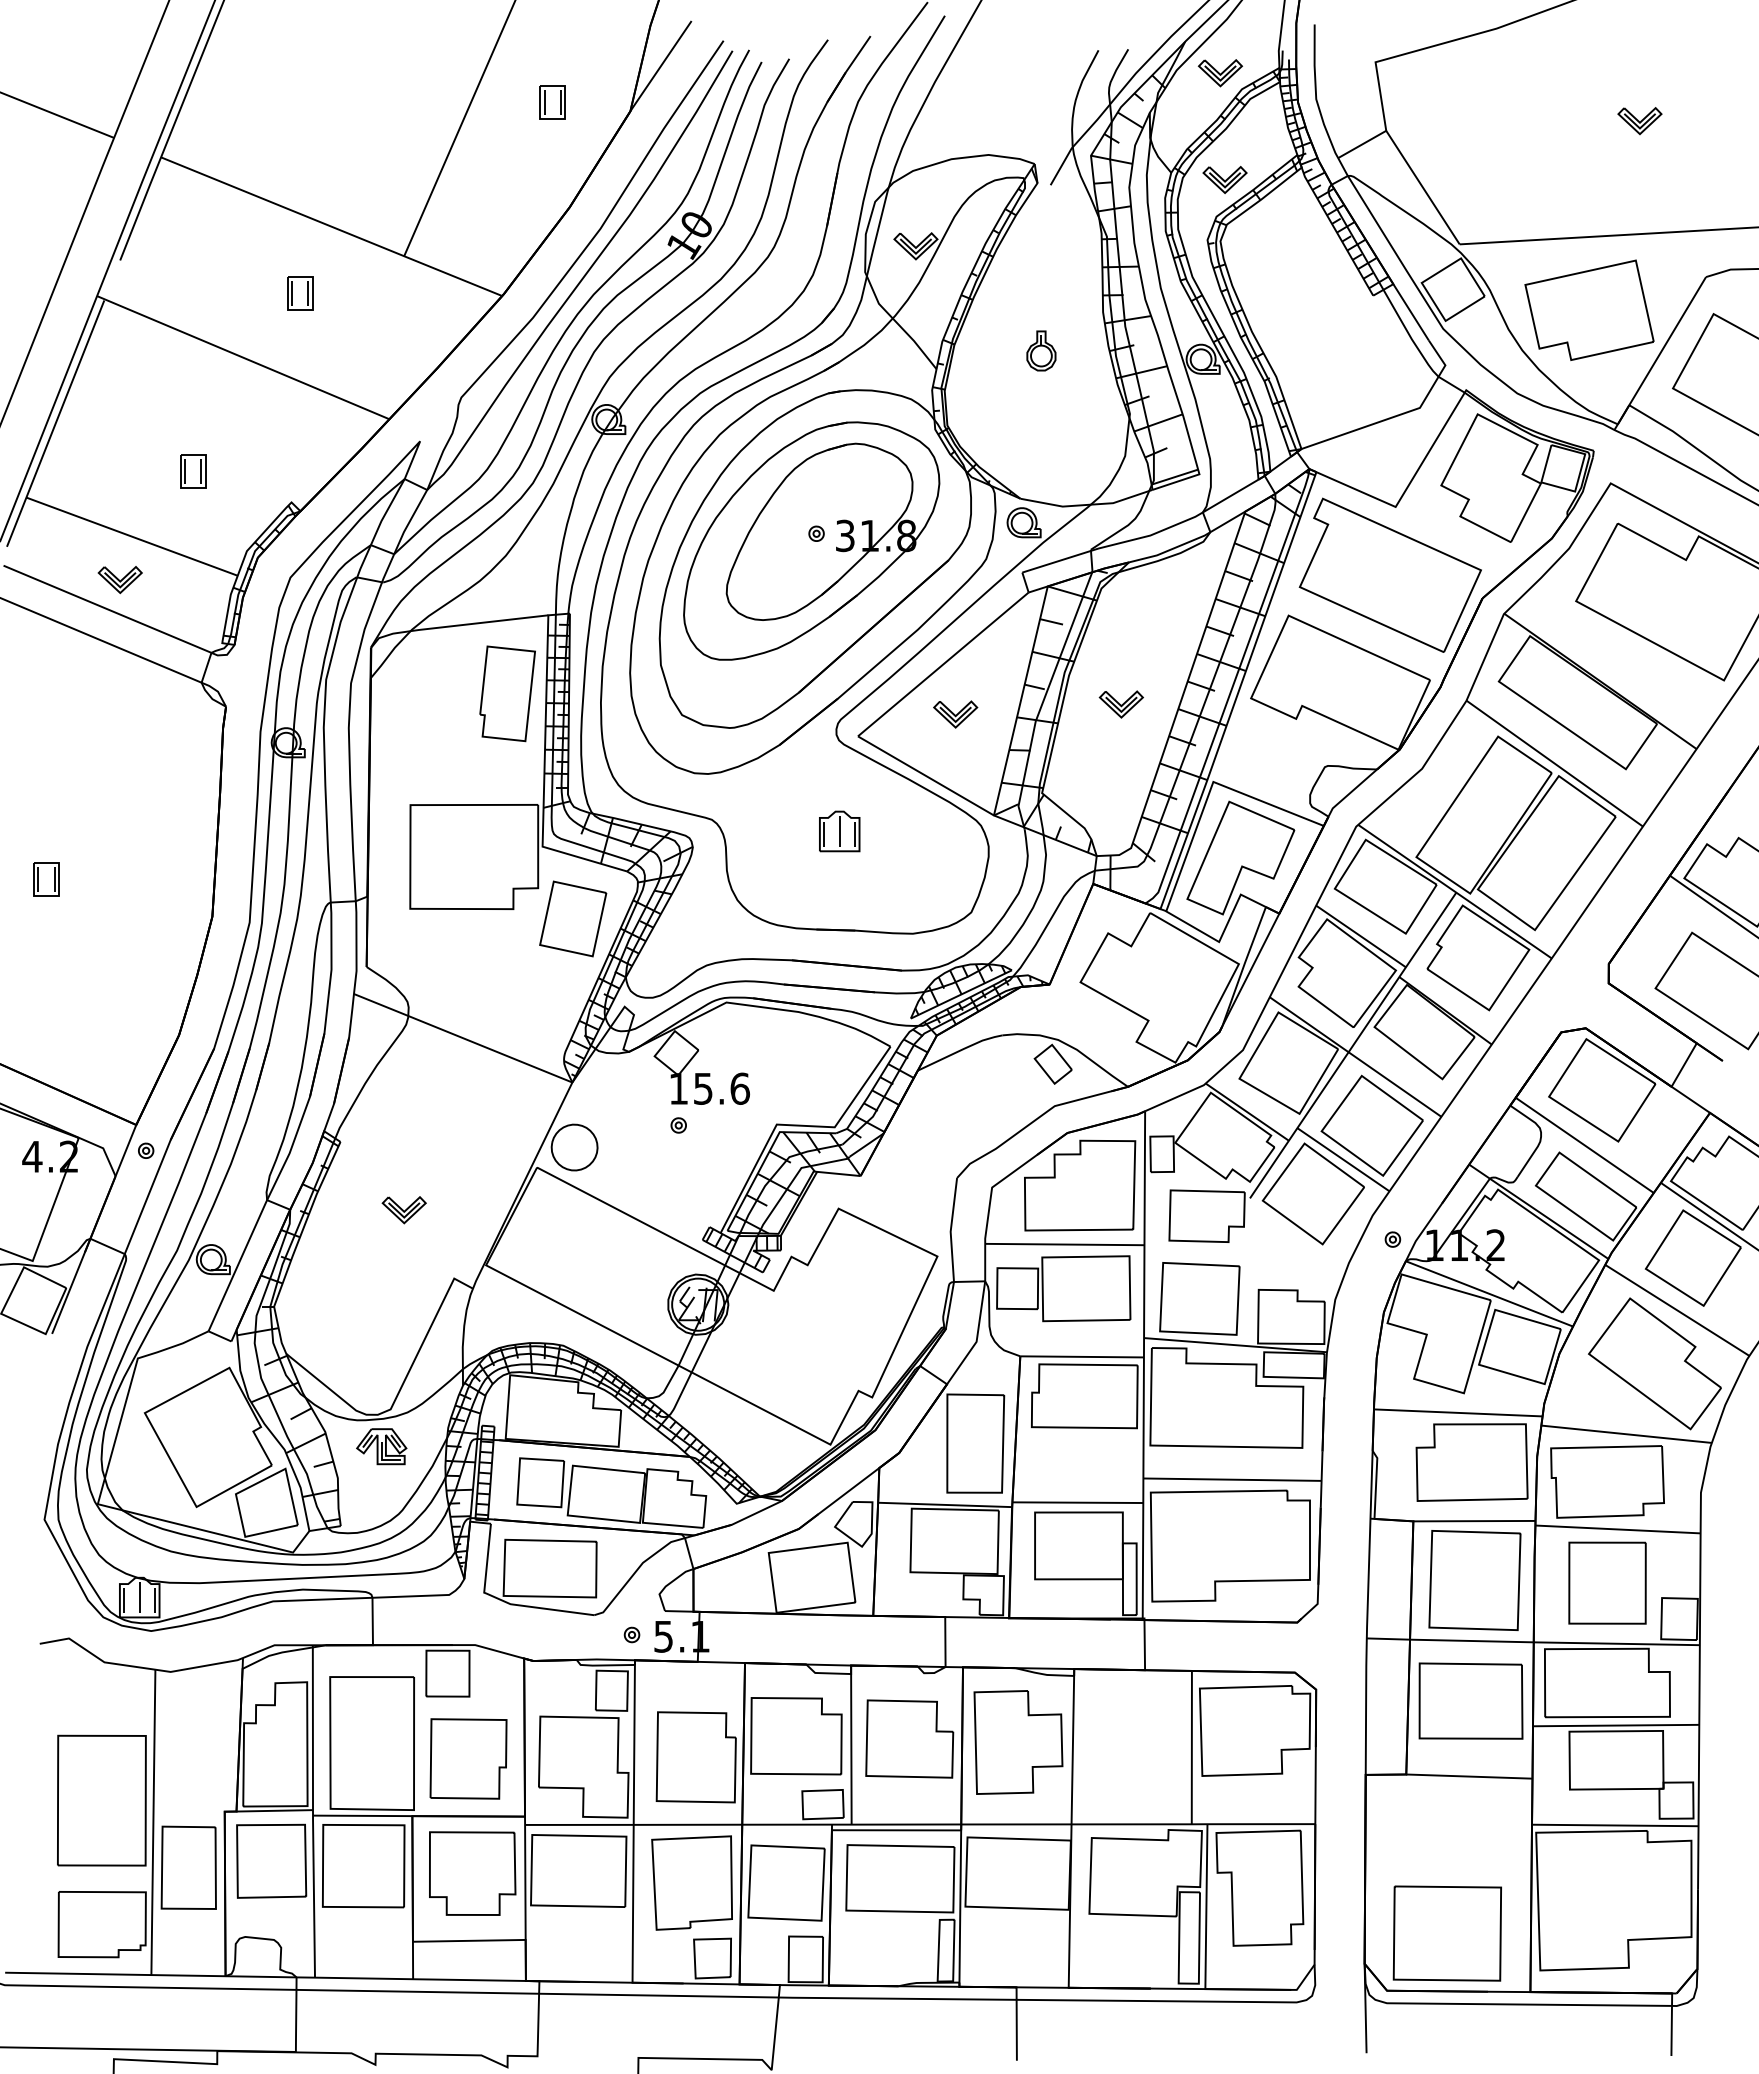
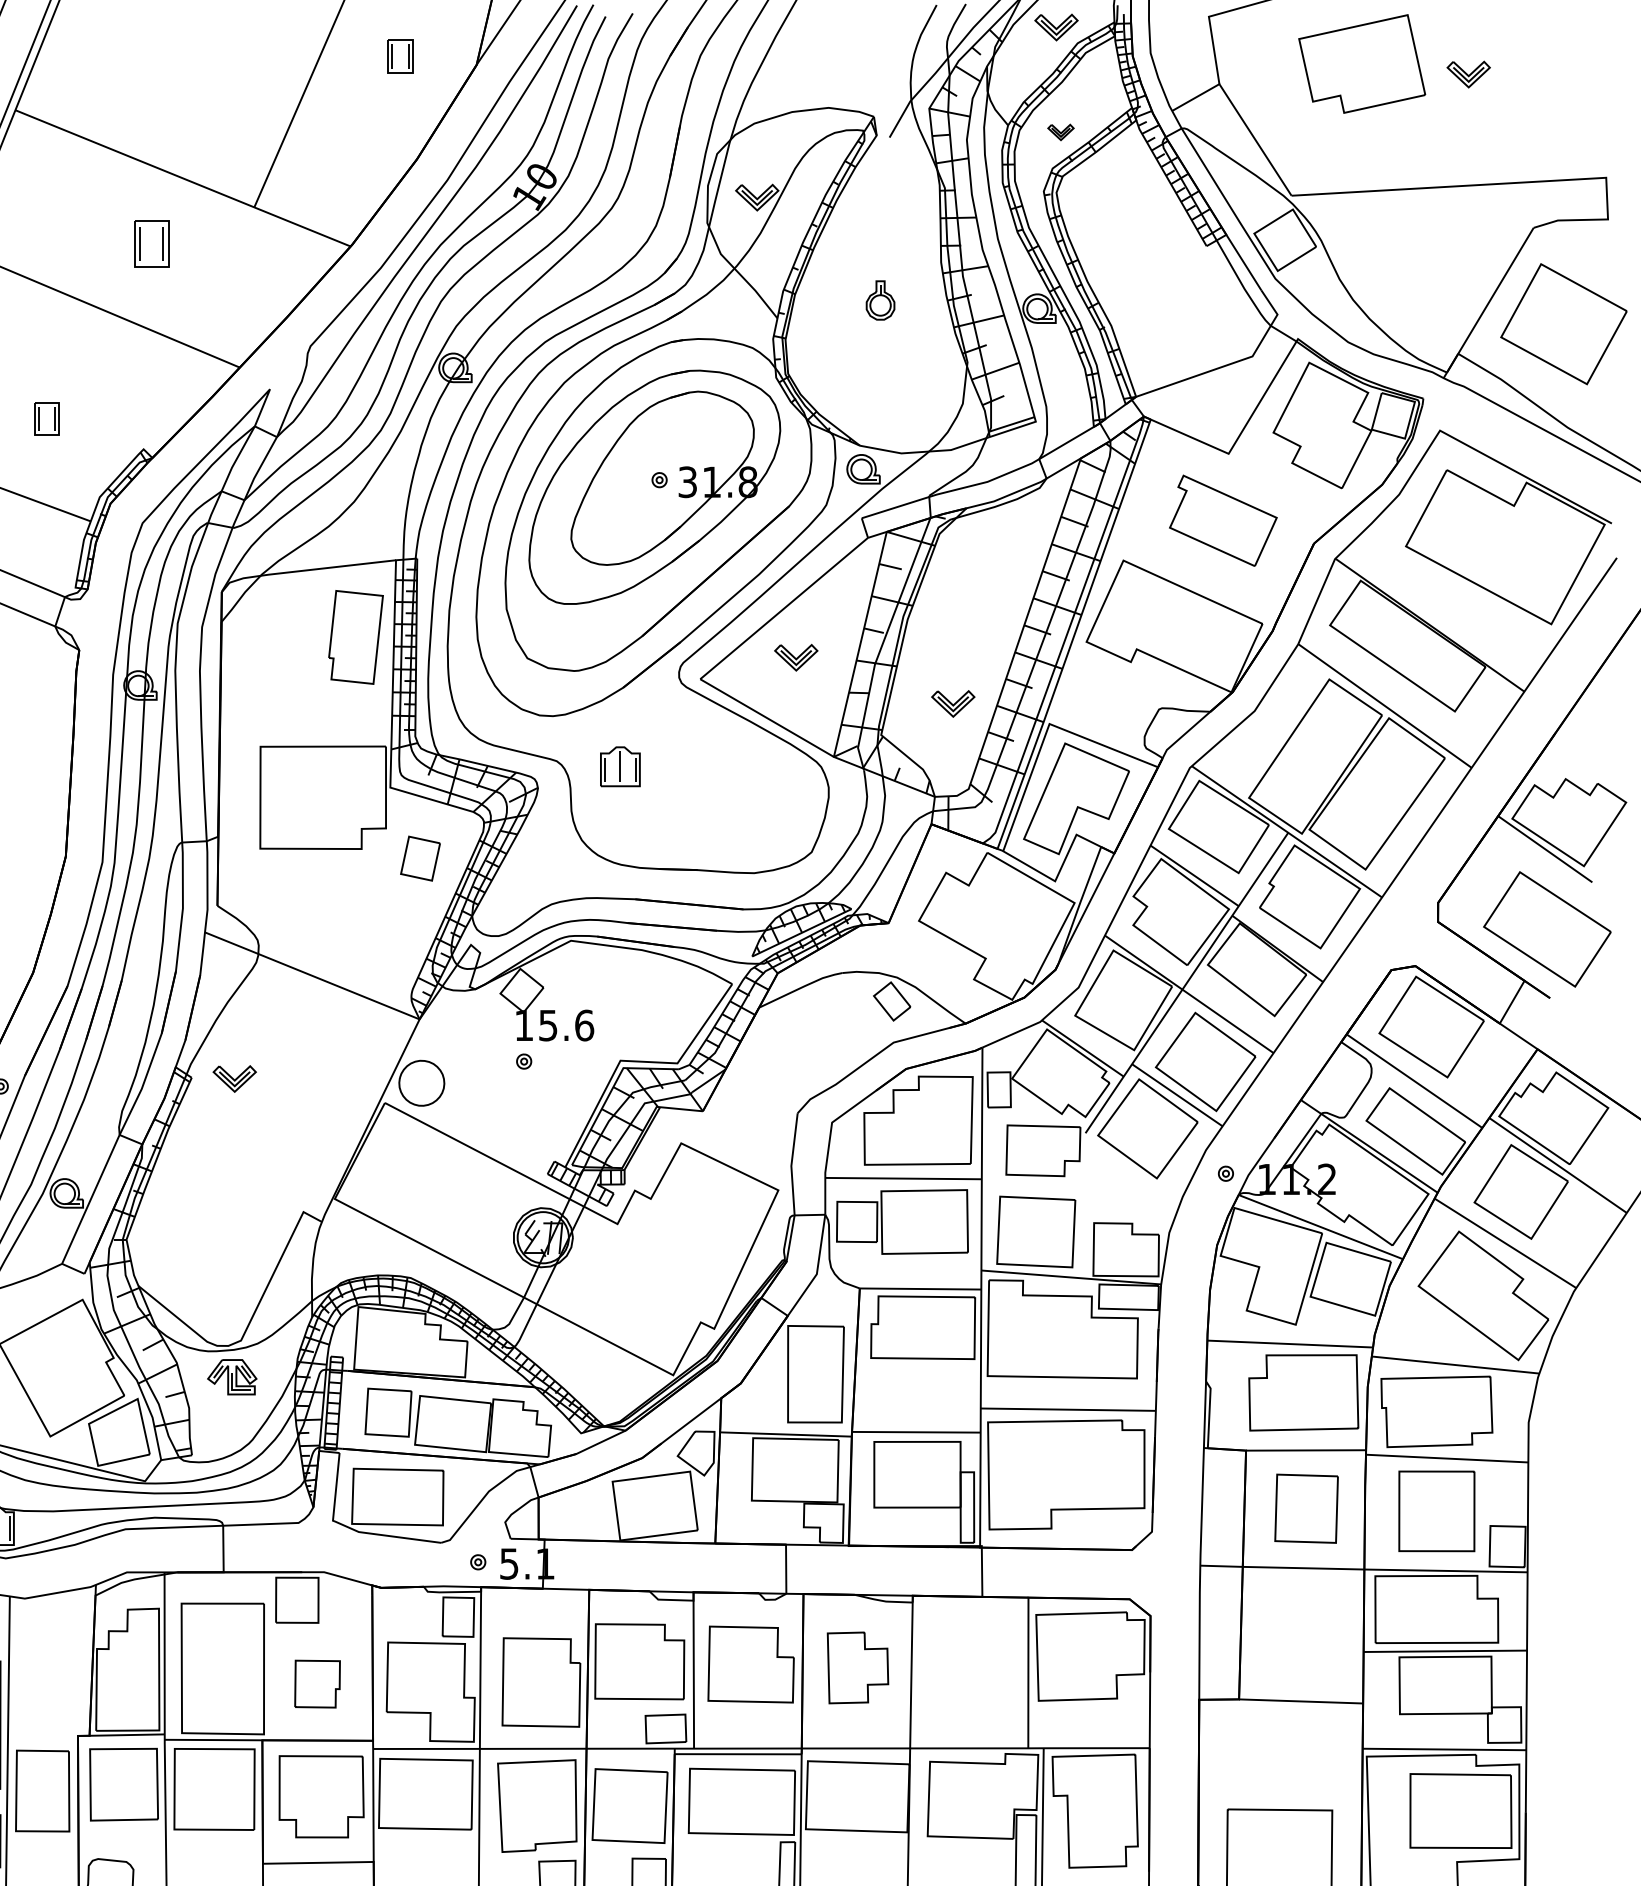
part: (1224, 179) -> (1060, 131), size x0.6
part: (300, 293) -> (152, 244), size x1.4
part: (1589, 309) -> (1362, 63), moved
part: (1389, 574) -> (1222, 520), size x0.6
part: (1120, 704) -> (952, 703), moved
part: (839, 831) -> (620, 766), moved
part: (573, 918) -> (420, 858), size x0.6
part: (403, 1210) -> (234, 1079), moved
part: (1474, 1580) -> (1306, 1508), size x0.7
part: (1470, 1700) -> (1460, 1810), moved
part: (1018, 1742) -> (858, 1667), size x0.7
part: (468, 1758) -> (317, 1683), size x0.6

